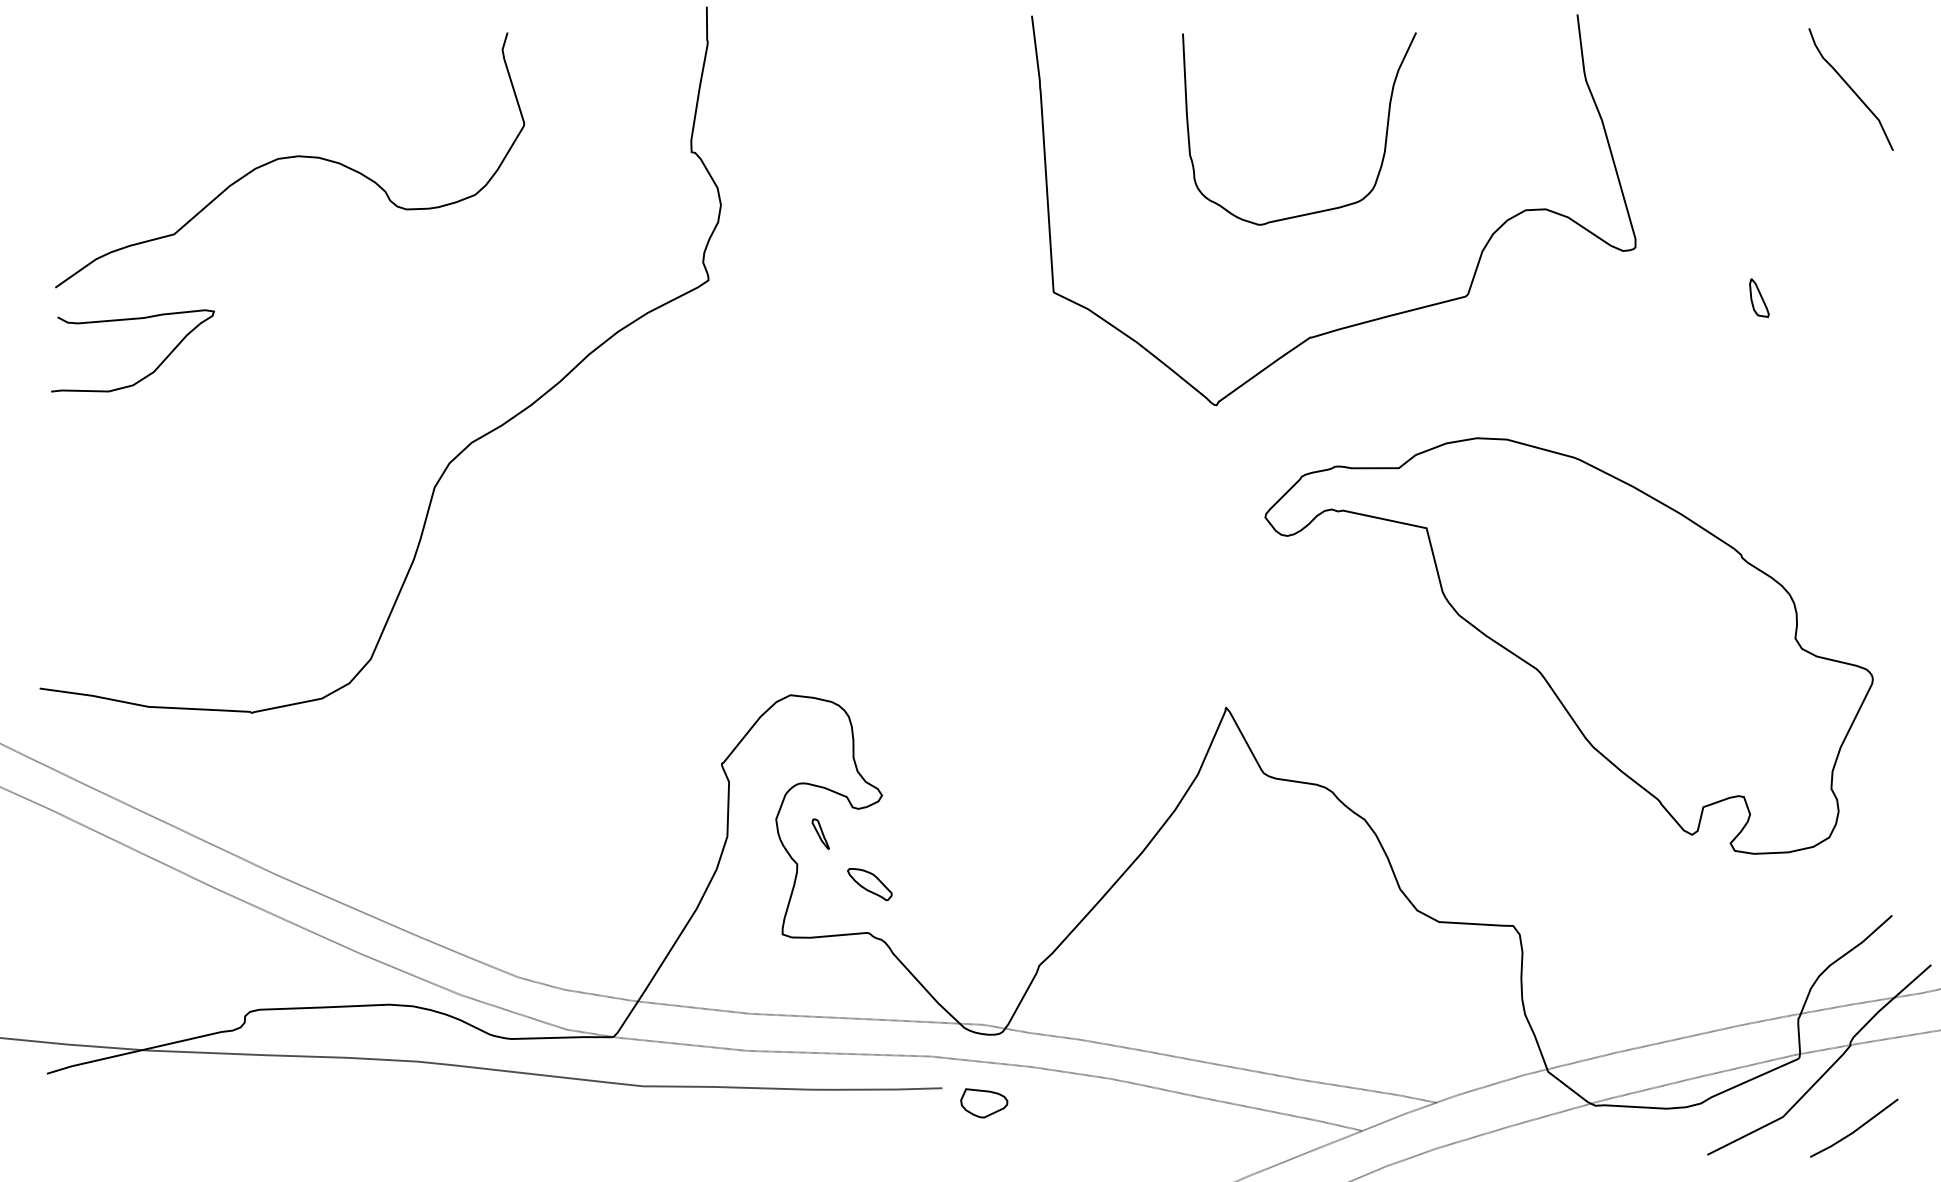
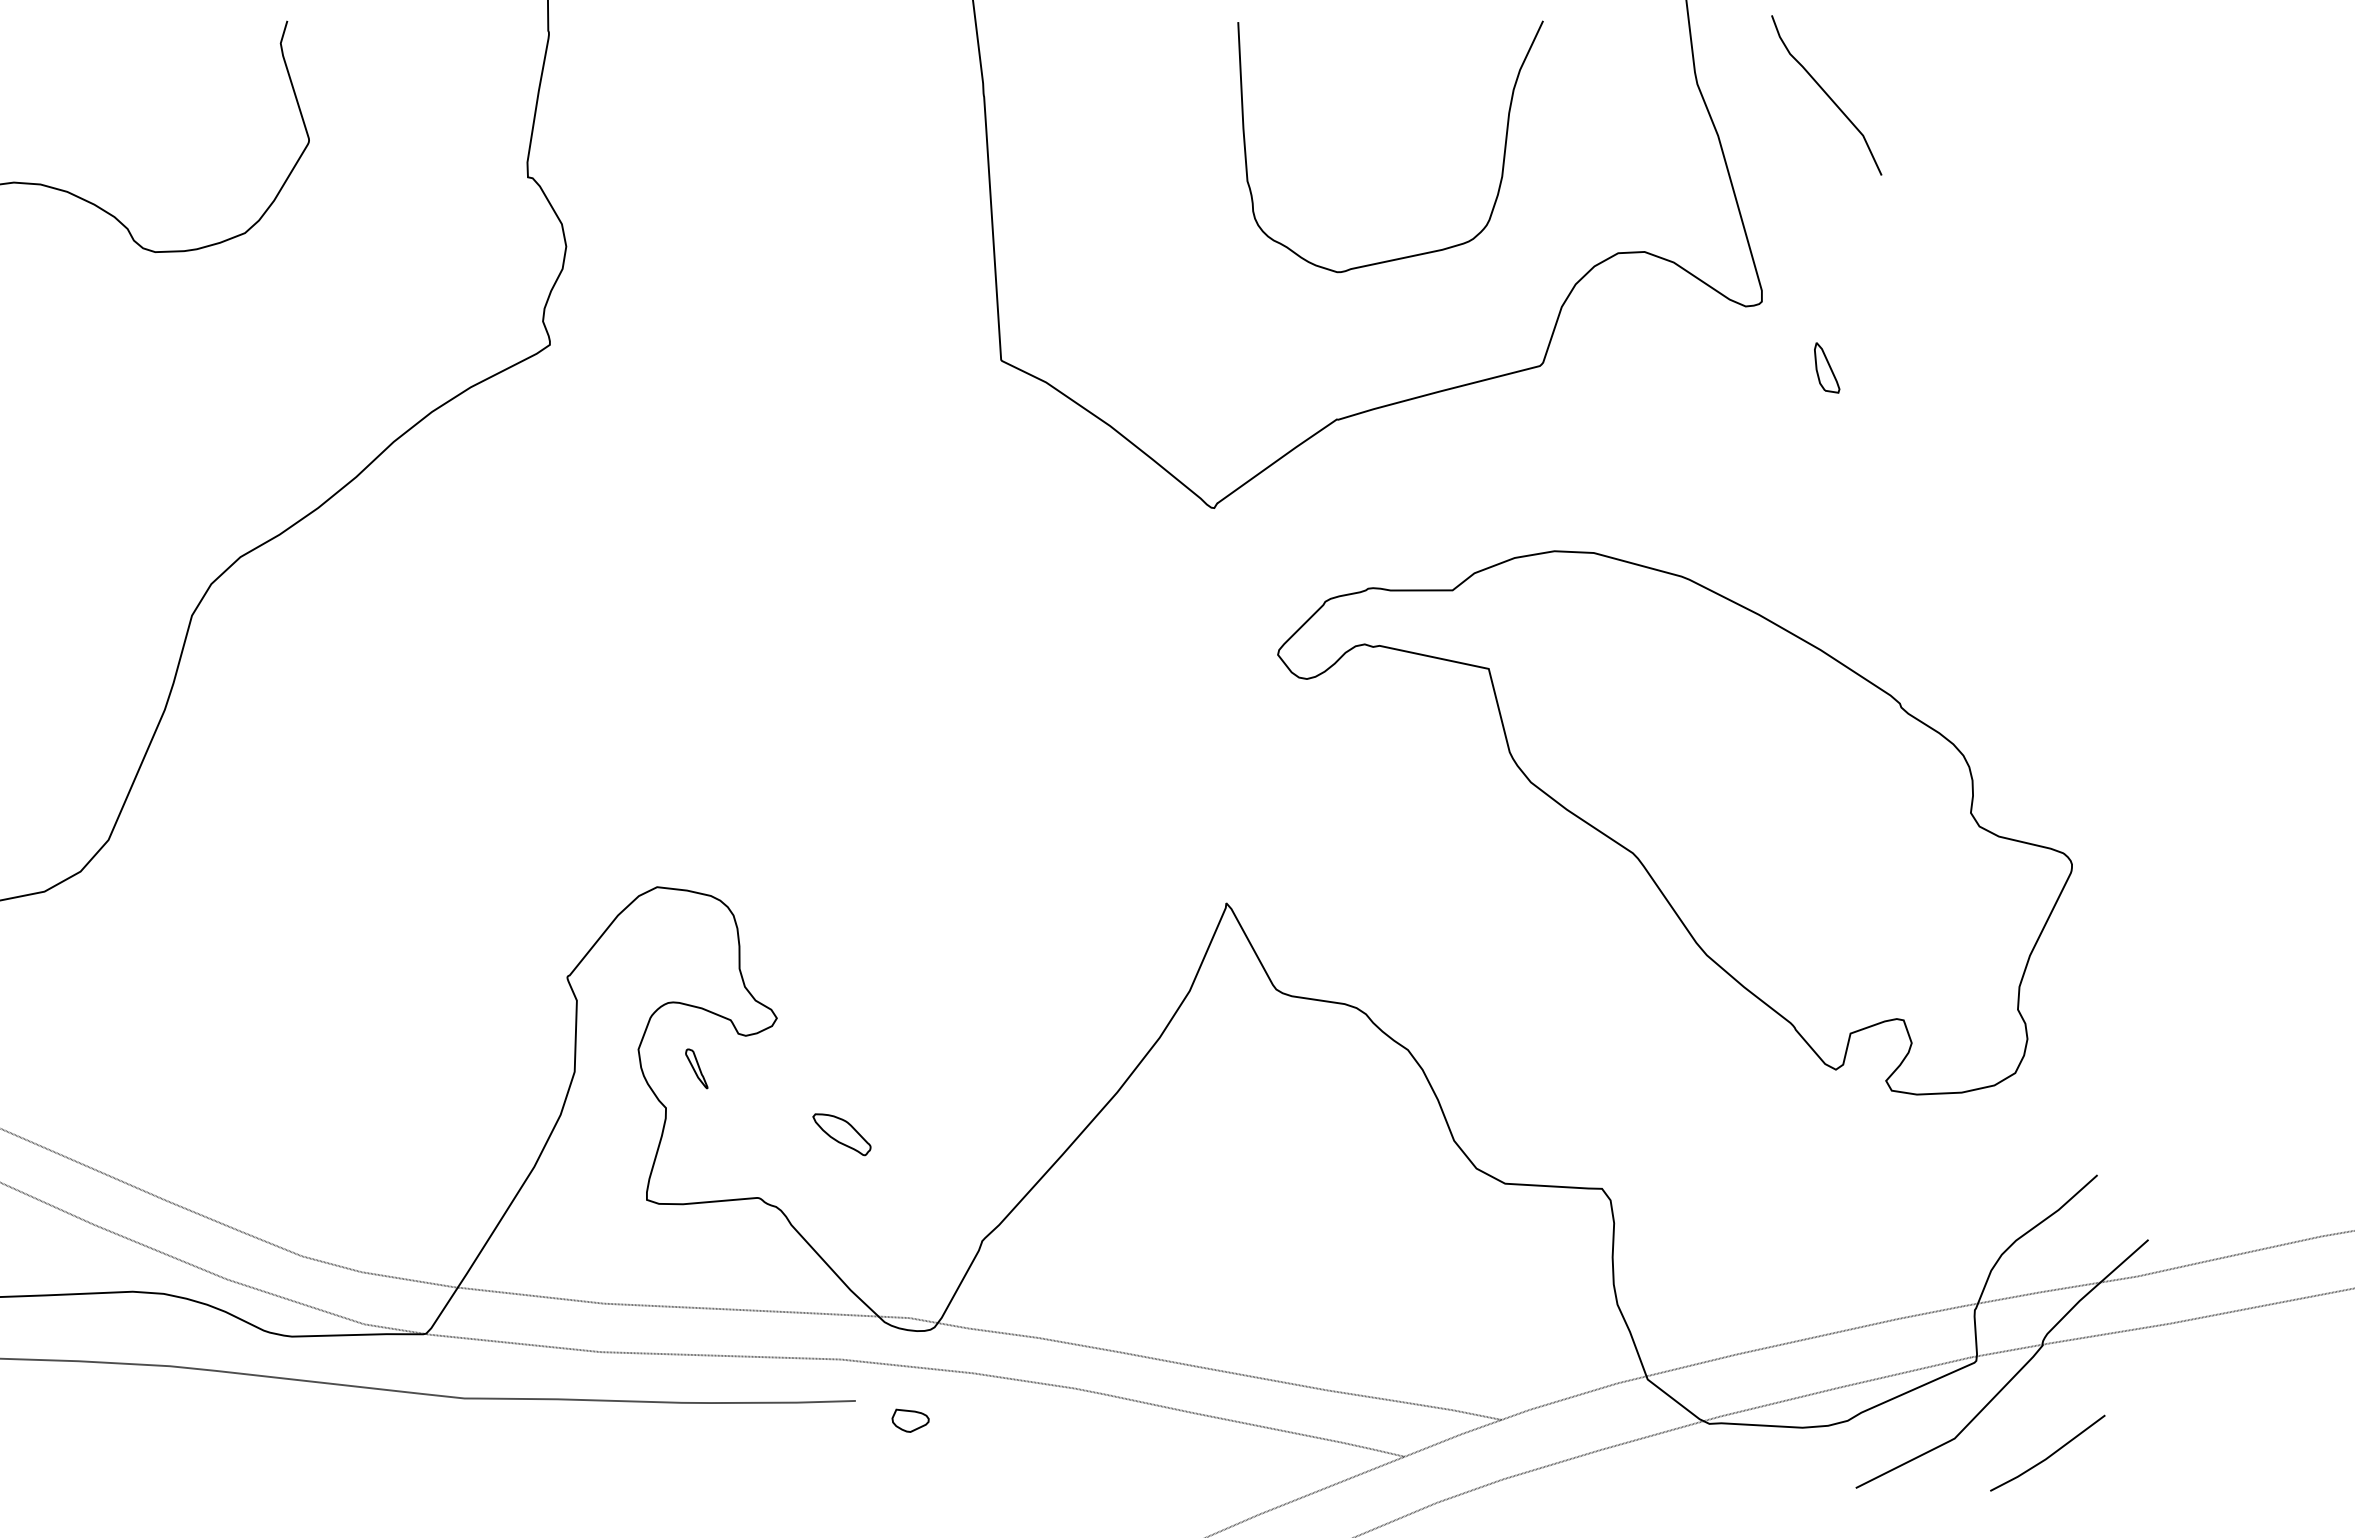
curve: (1850, 89) -> (1825, 95), moved
curve: (1319, 210) -> (1416, 253), moved
part: (1759, 297) -> (1827, 367), moved
part: (869, 884) -> (841, 1134), moved
part: (984, 1103) -> (910, 1420), size x0.6

